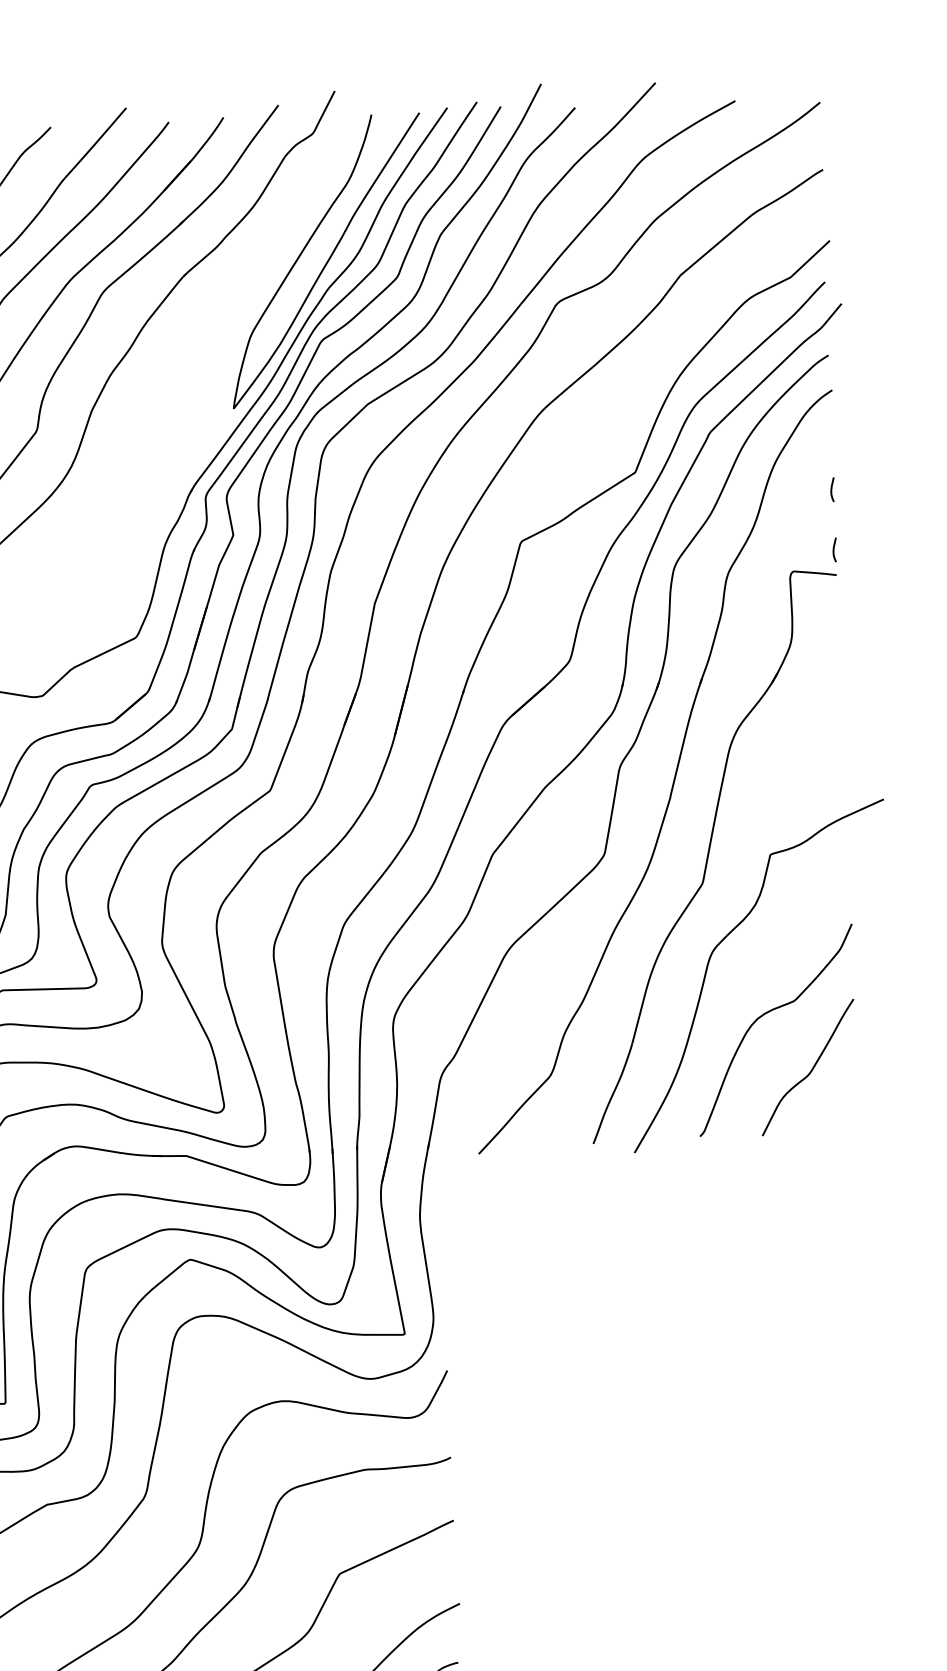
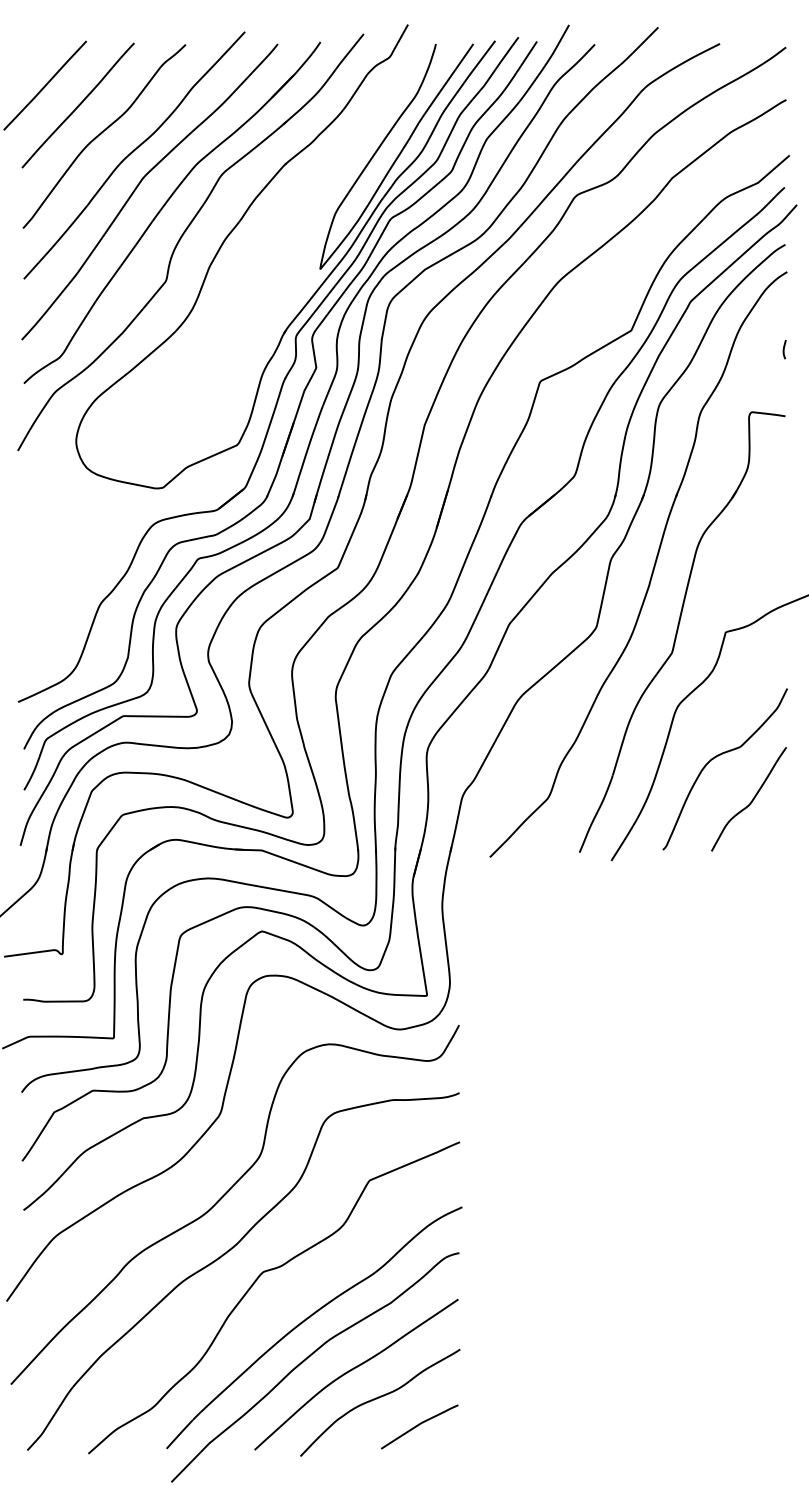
curve: (834, 549) -> (784, 396), removed

